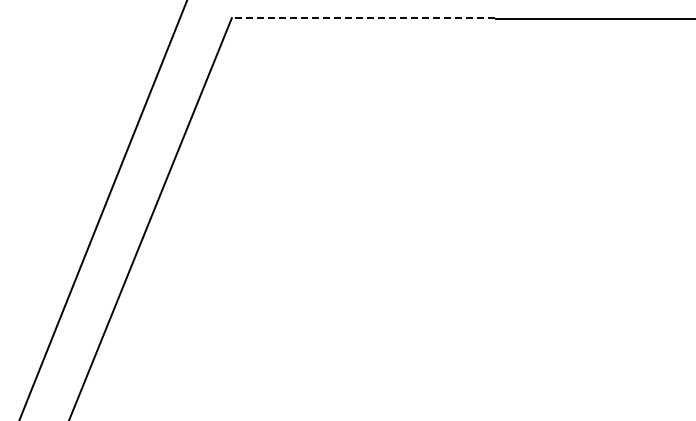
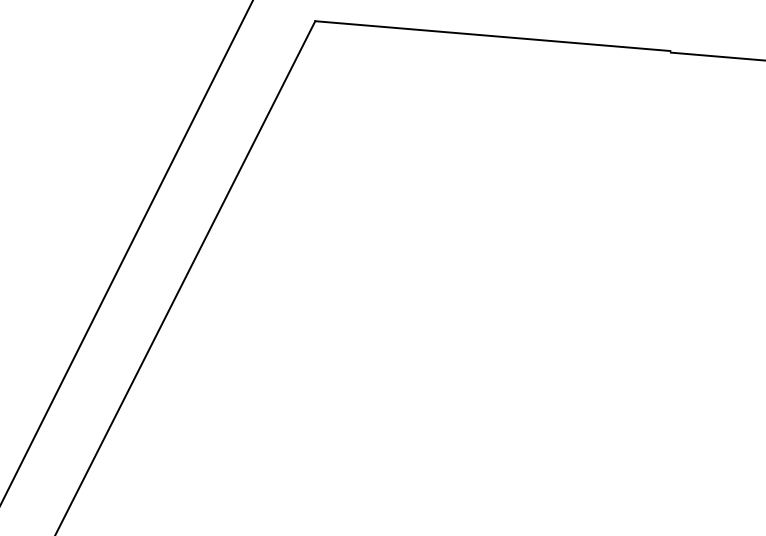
line: (363, 18) -> (492, 36), dashed -> solid

